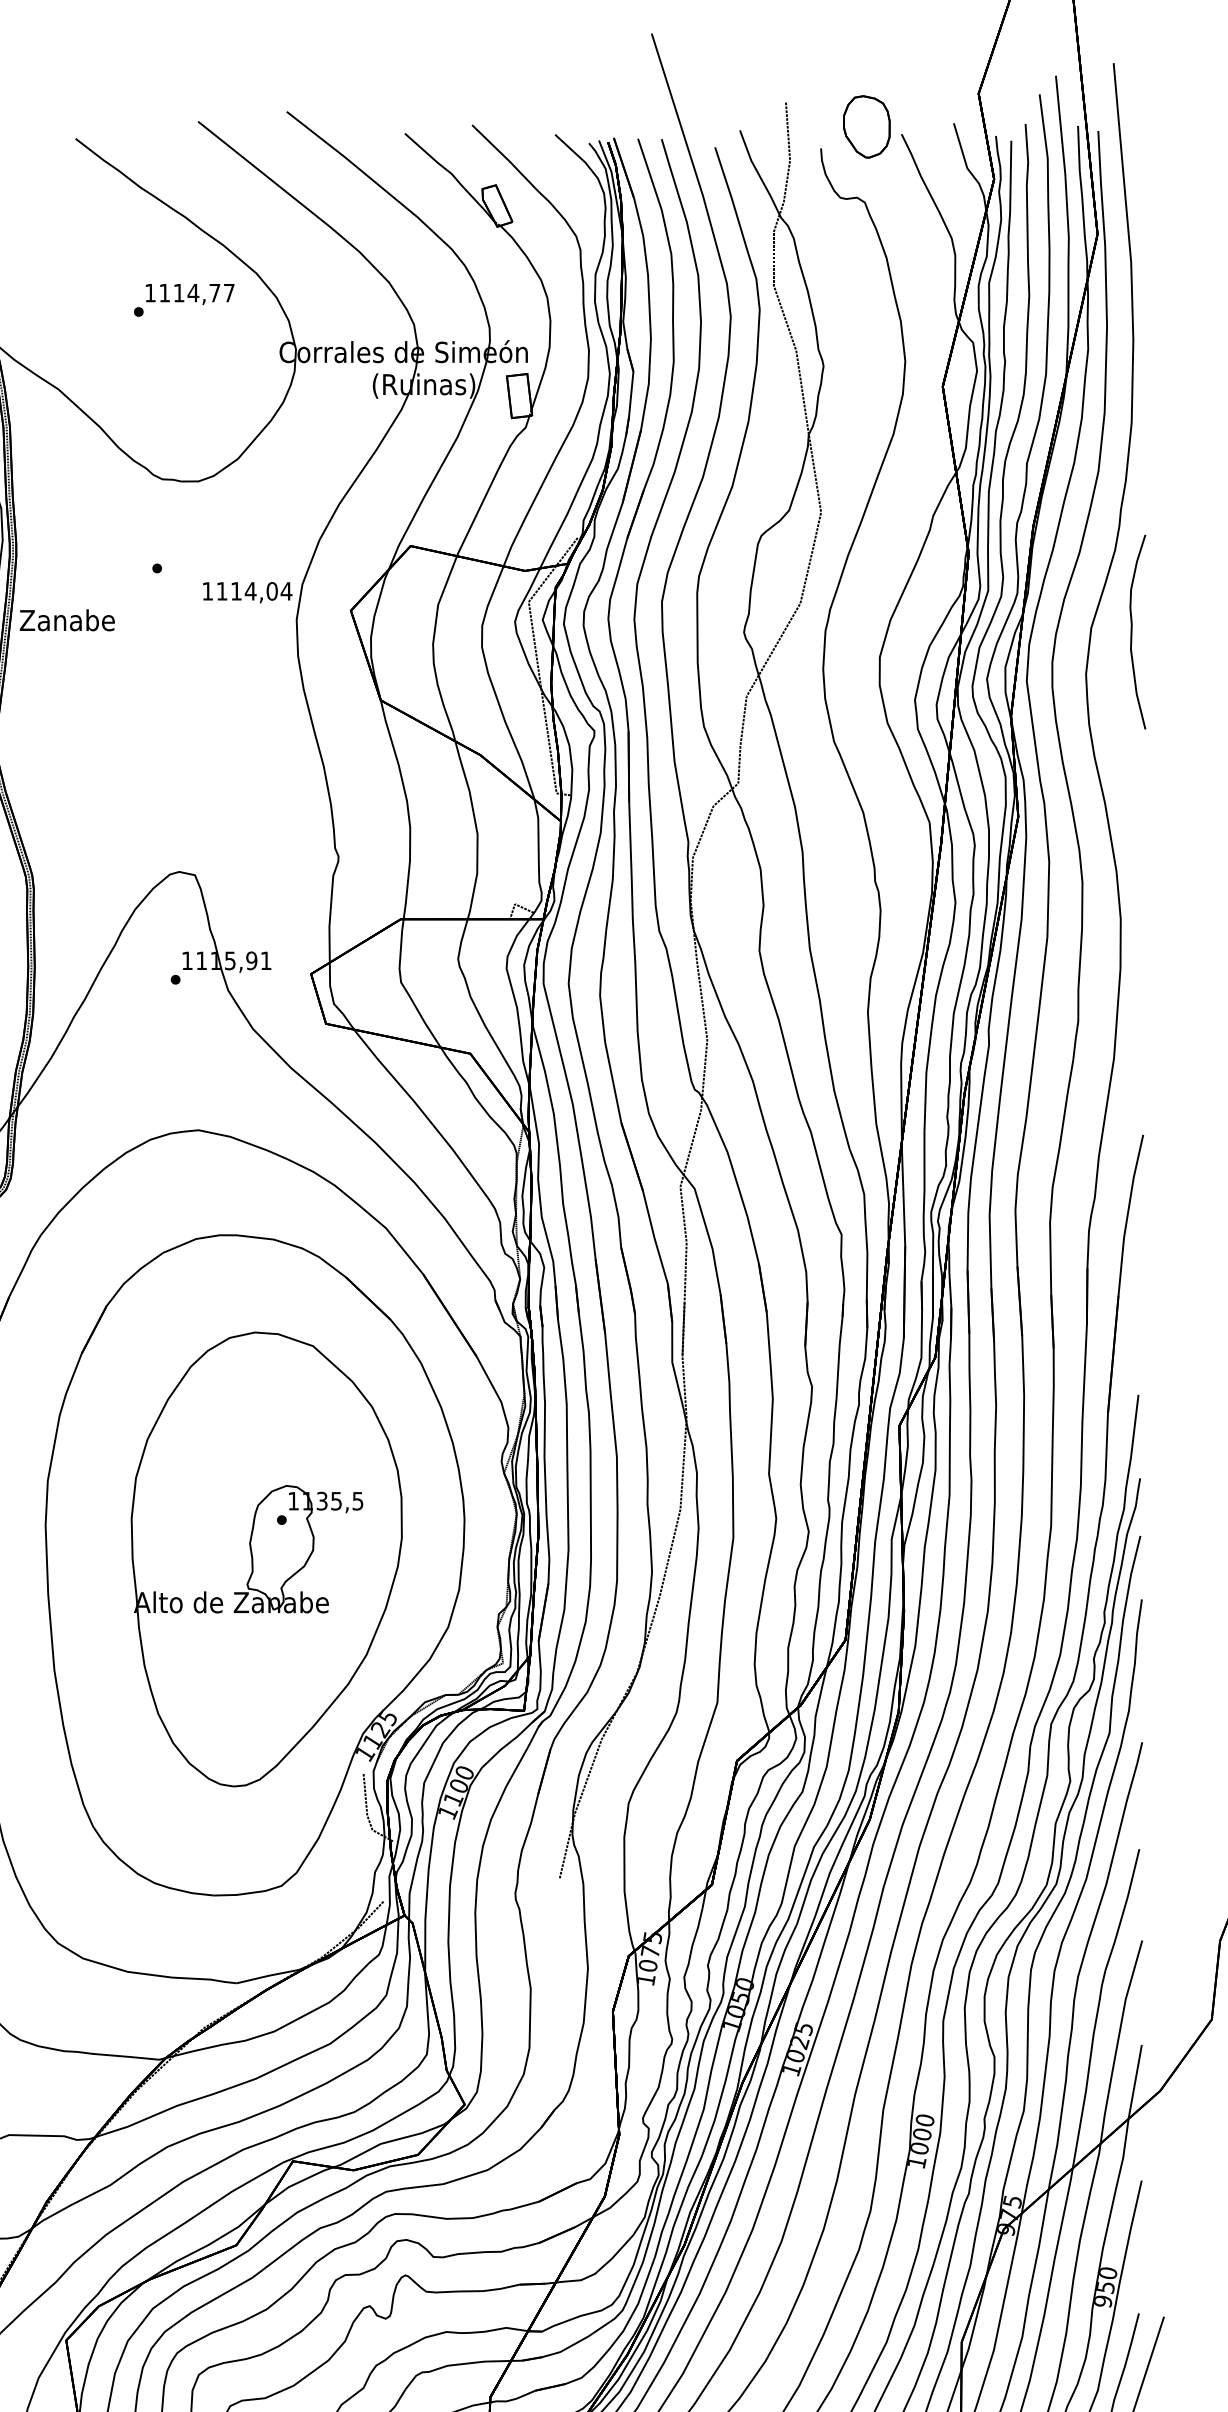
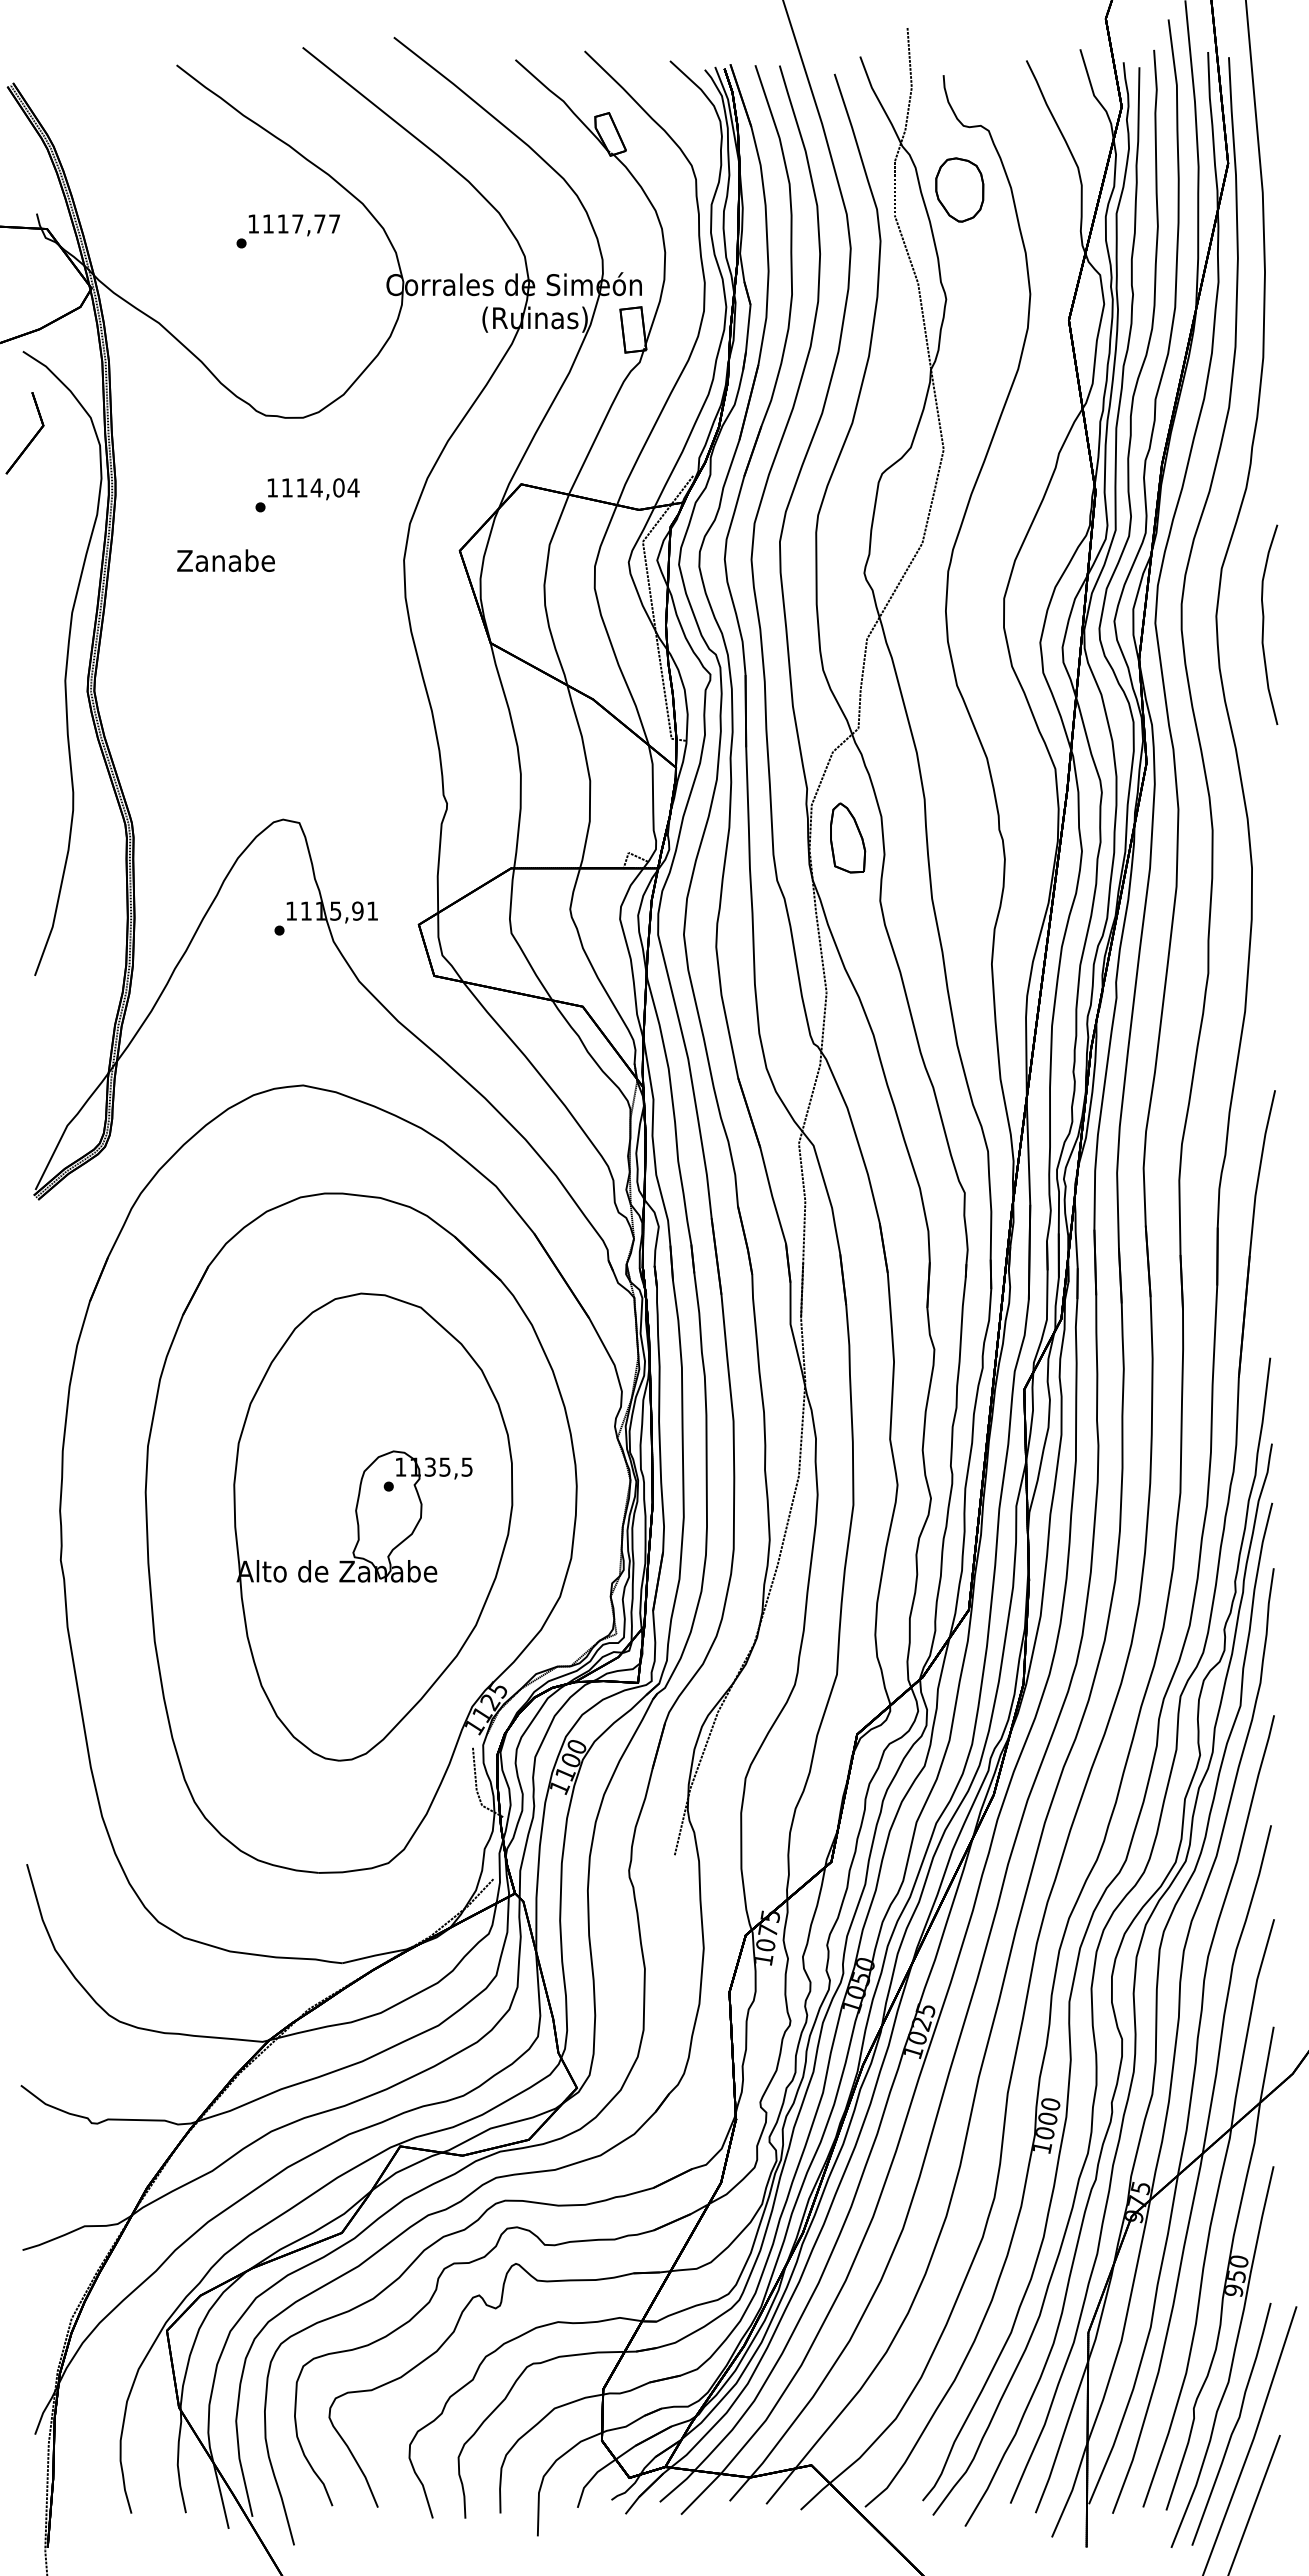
part: (866, 126) -> (959, 189), moved
text: (193, 292) -> (297, 223), 1114,77 -> 1117,77
text: (247, 592) -> (313, 489), moved
text: (66, 620) -> (225, 560), moved
curve: (1132, 630) -> (1264, 623), moved
part: (728, 889) -> (848, 837), added

